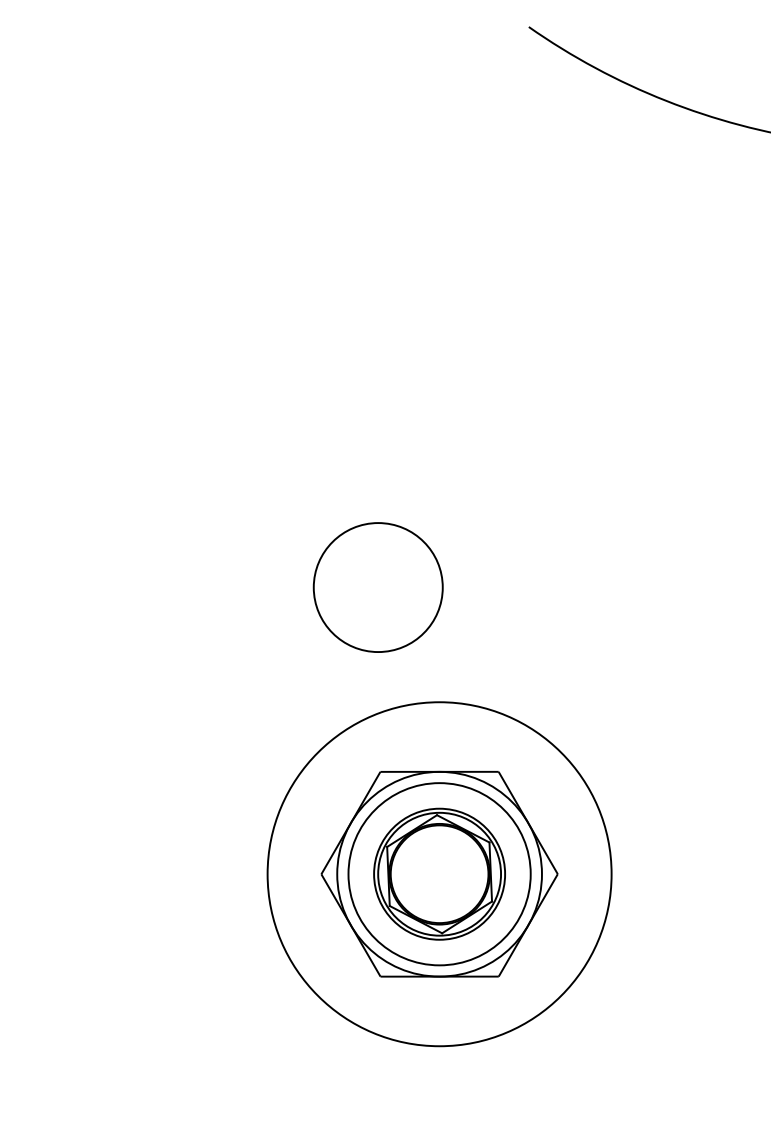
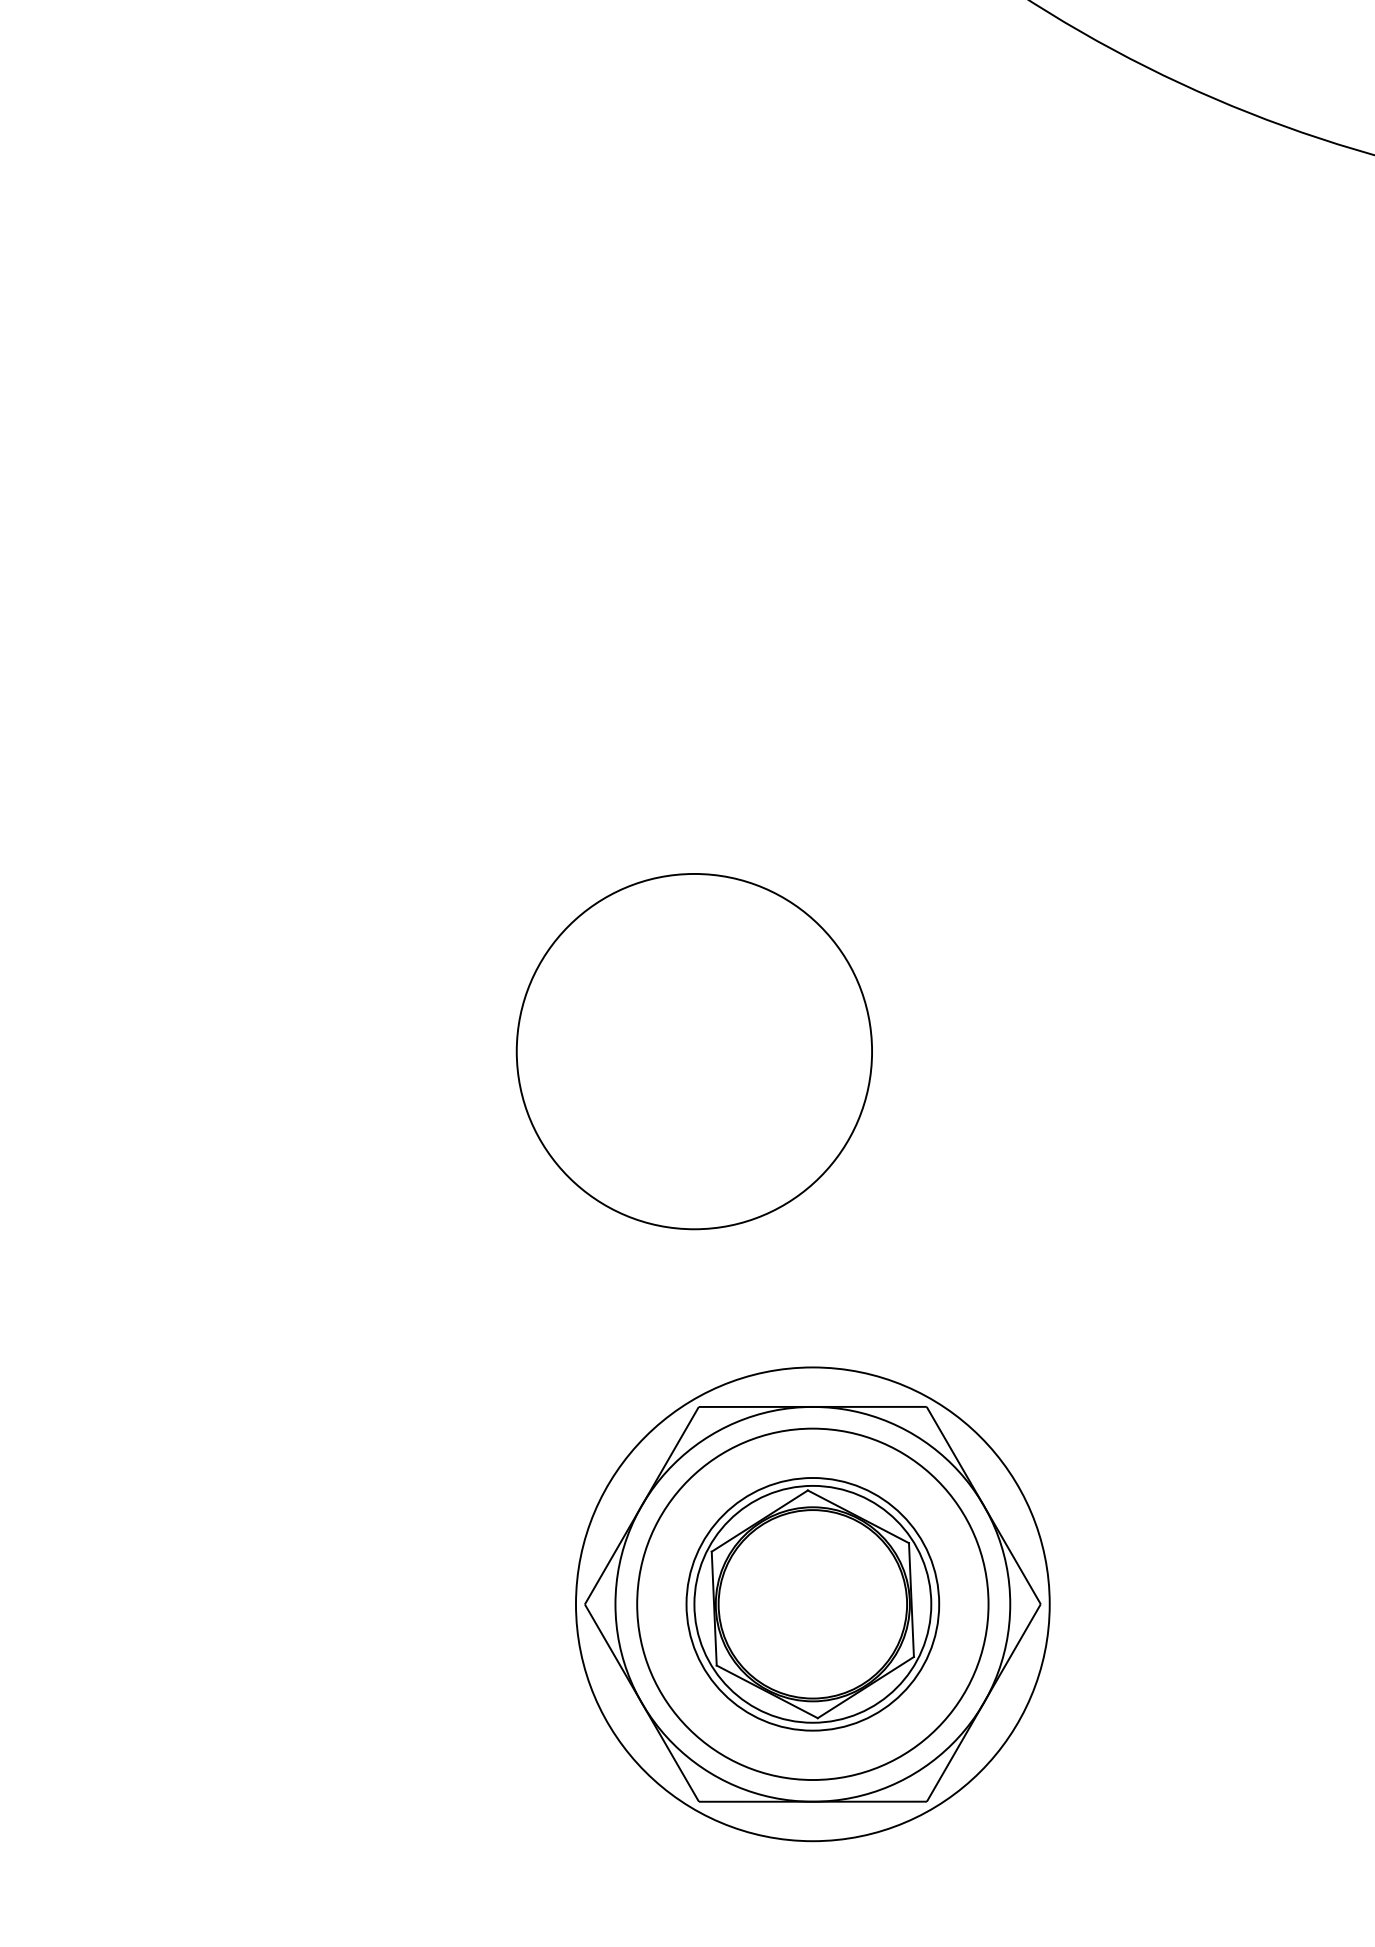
circle: (378, 587) -> (695, 1051), size x1.43
circle: (439, 874) -> (812, 1604), size x0.71

